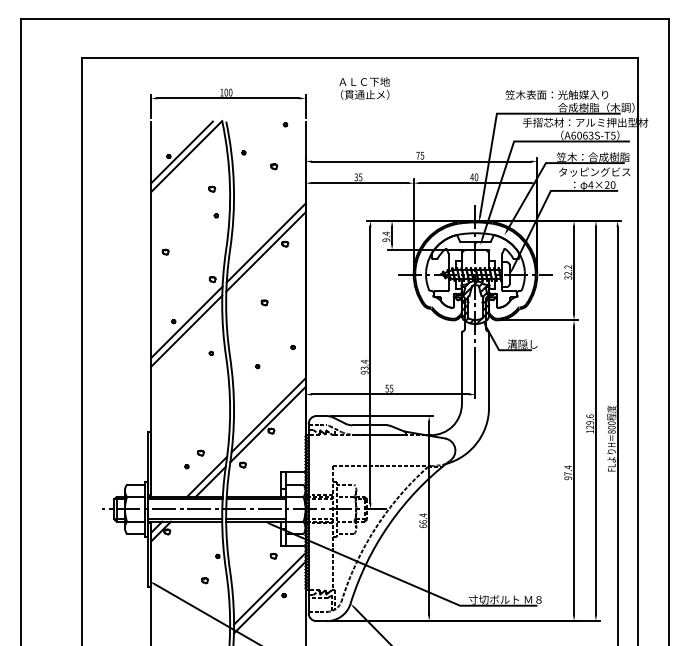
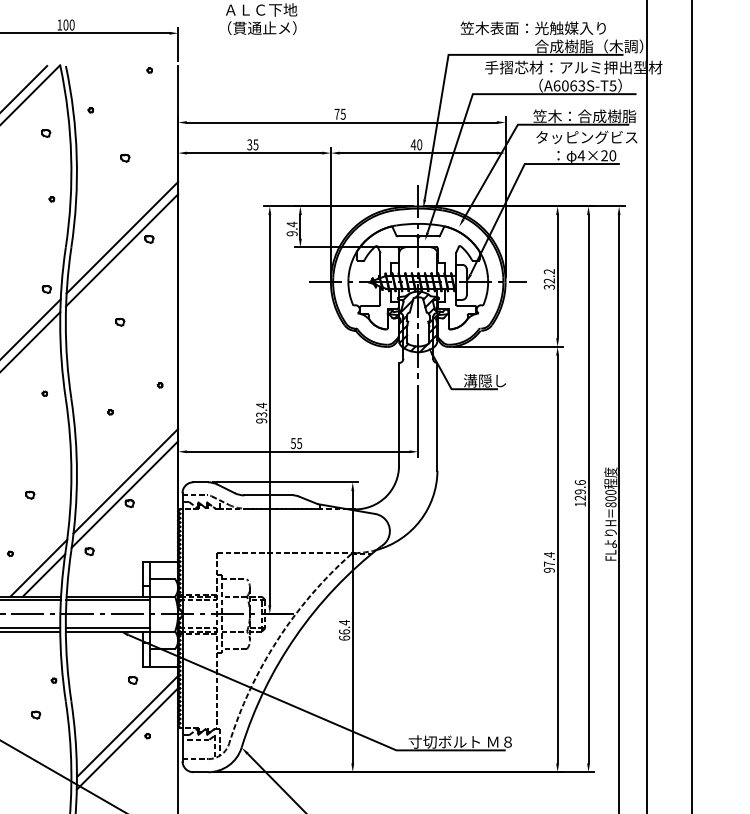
part: (274, 166) -> (125, 157), moved
part: (212, 188) -> (46, 132), moved
part: (200, 452) -> (29, 494), moved

